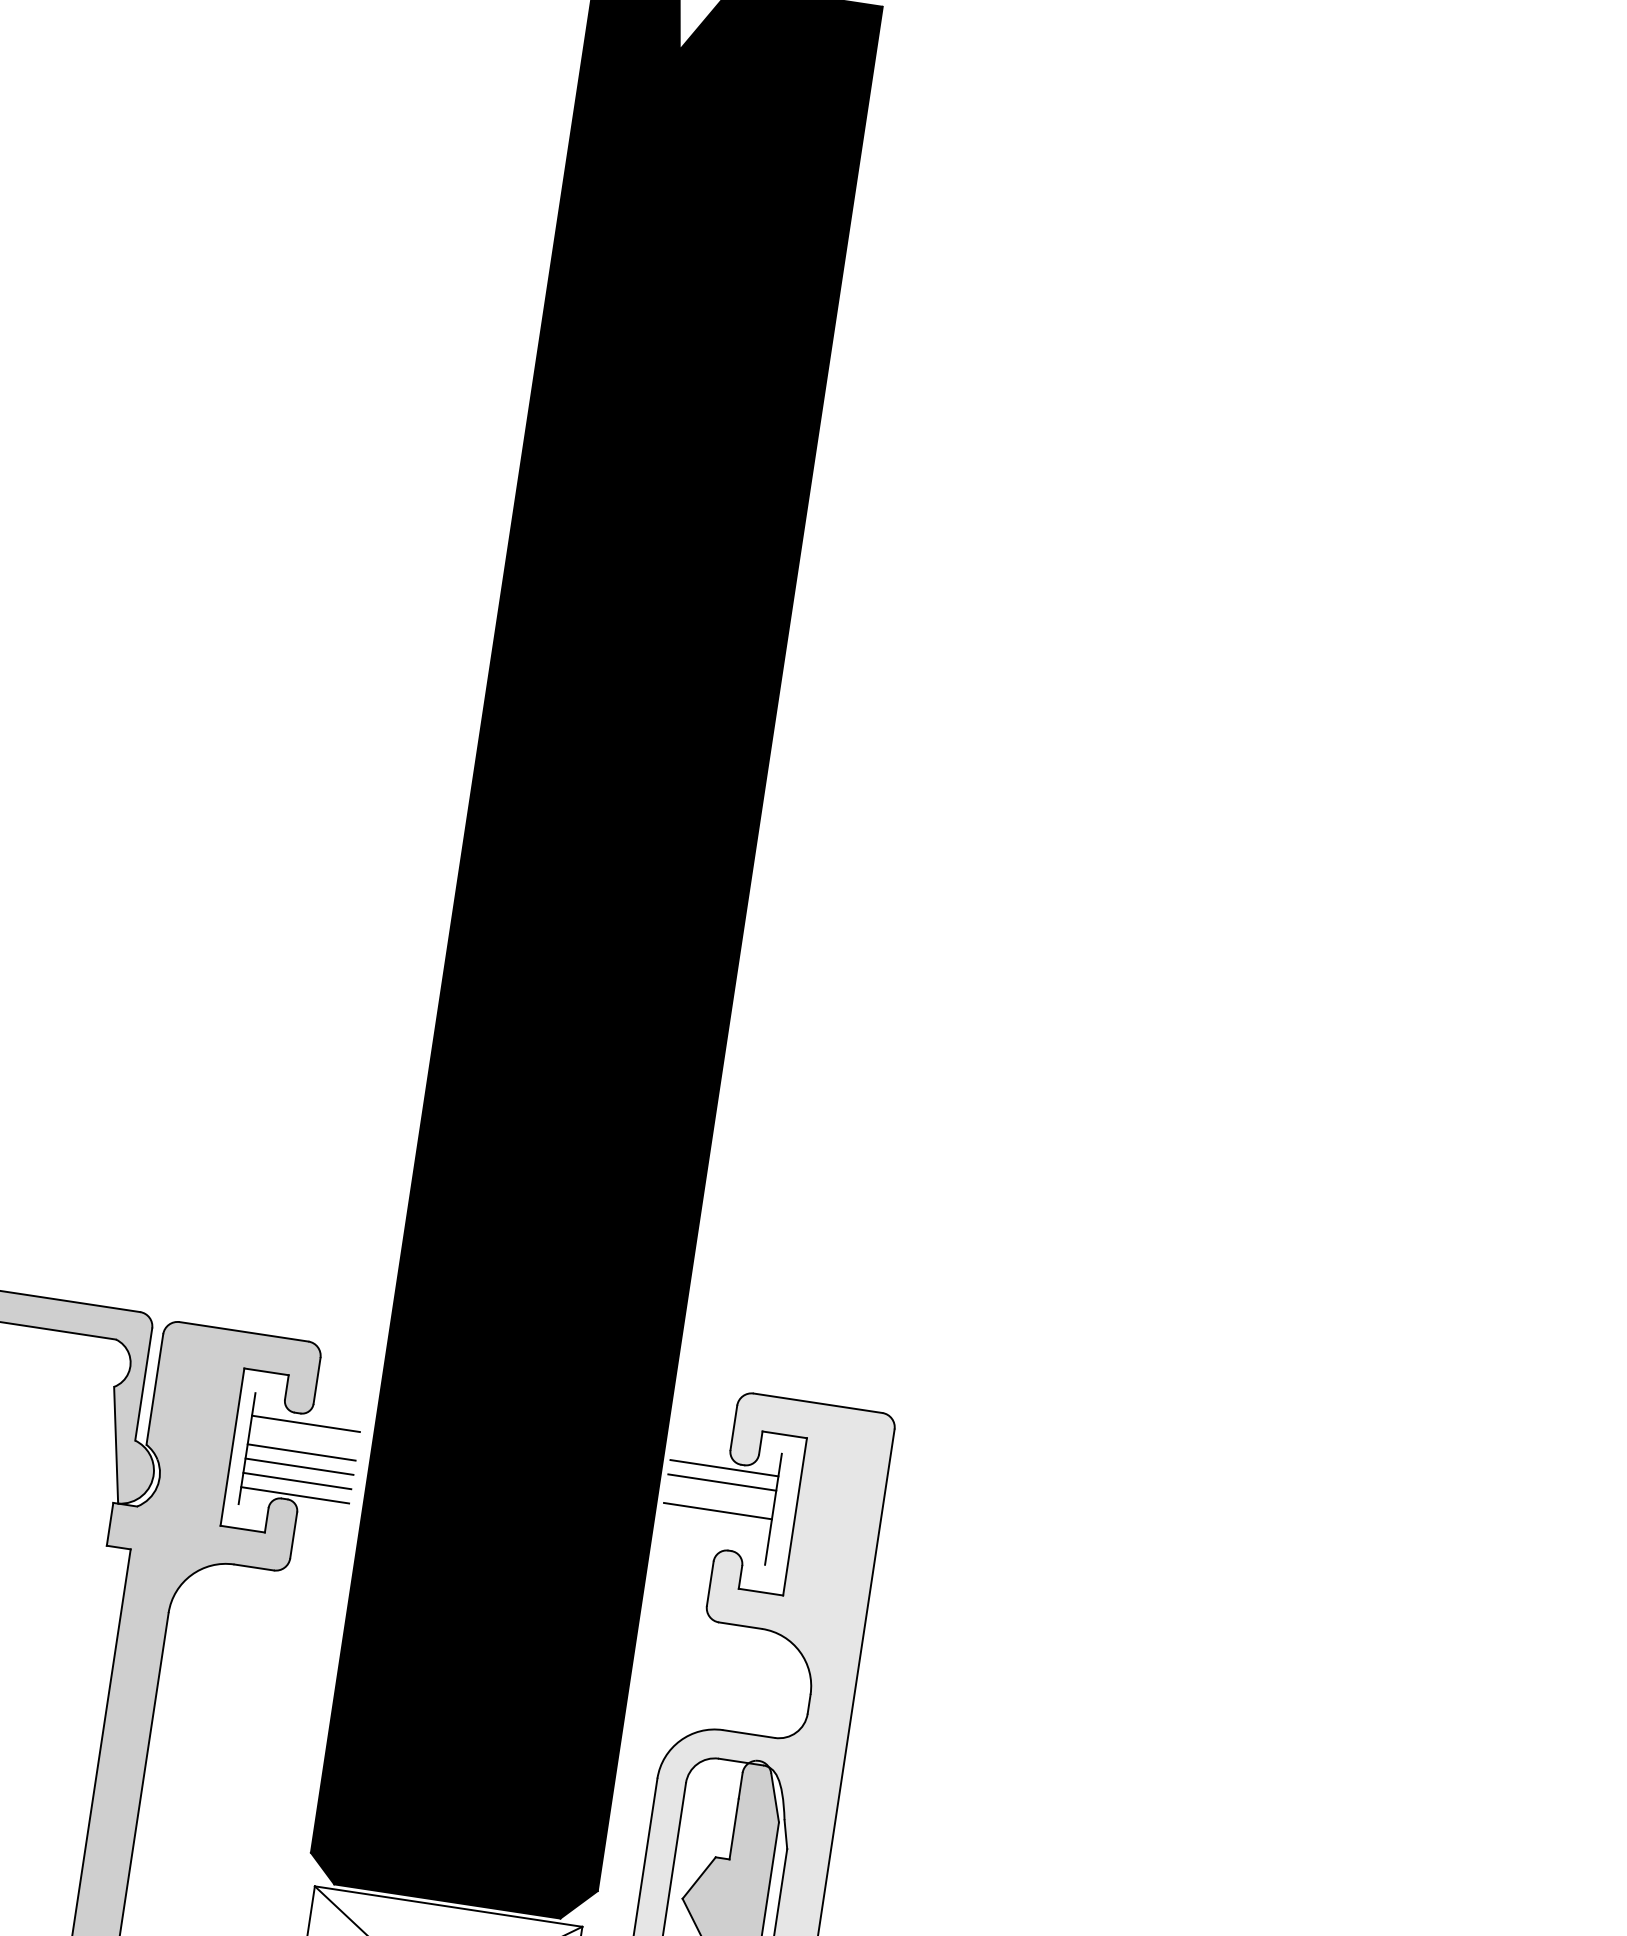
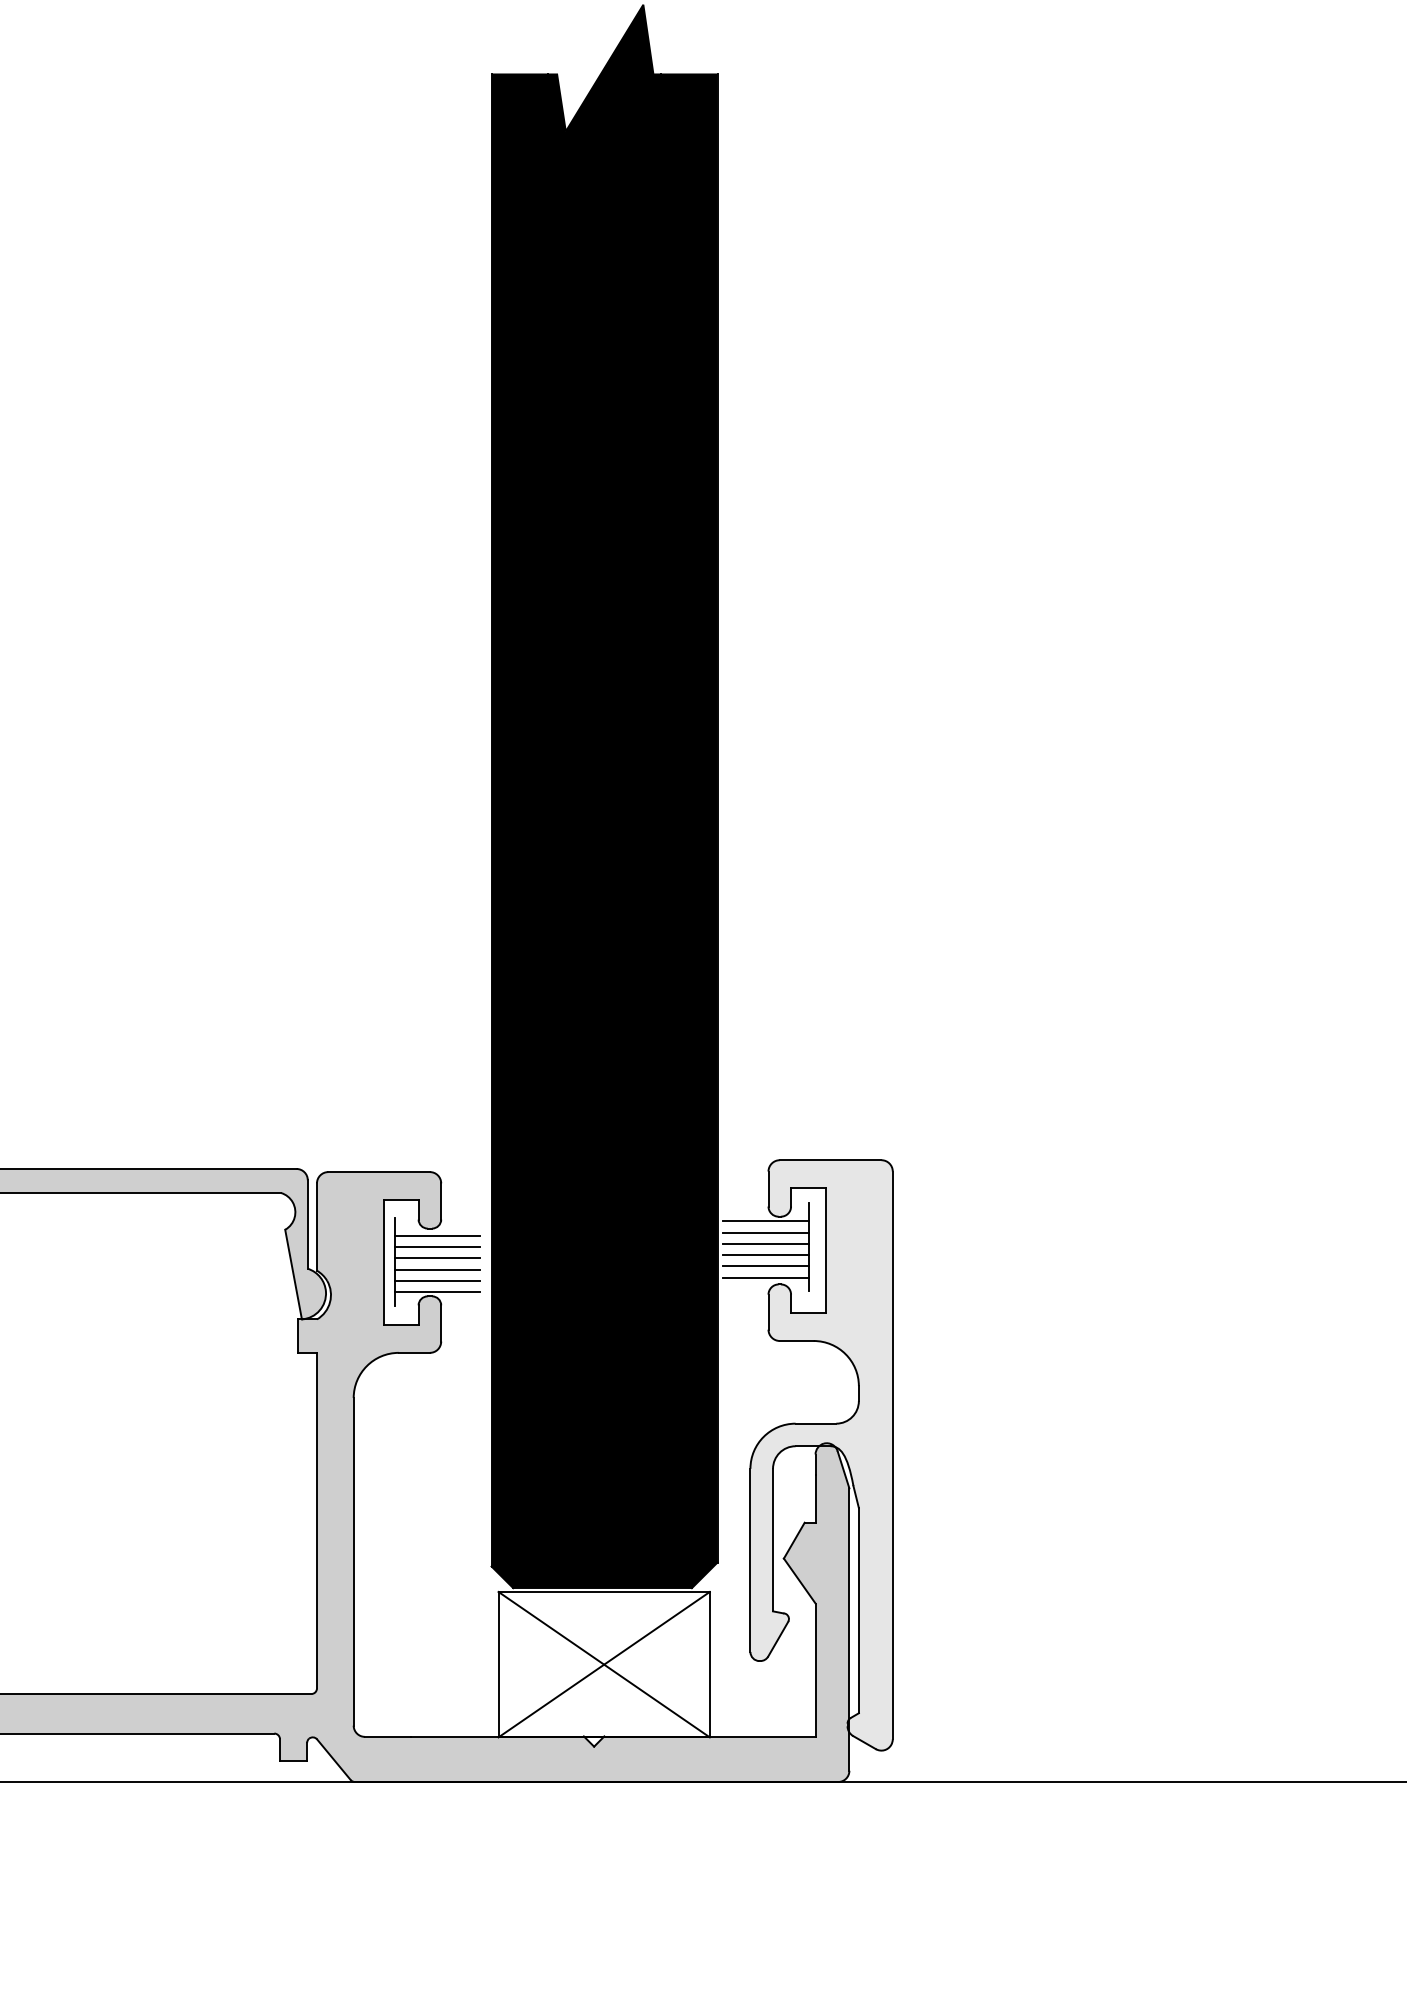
line: (303, 1438) -> (437, 1247), added
line: (719, 1496) -> (765, 1243), added
line: (715, 1525) -> (765, 1266), added
line: (713, 1539) -> (765, 1277), added

